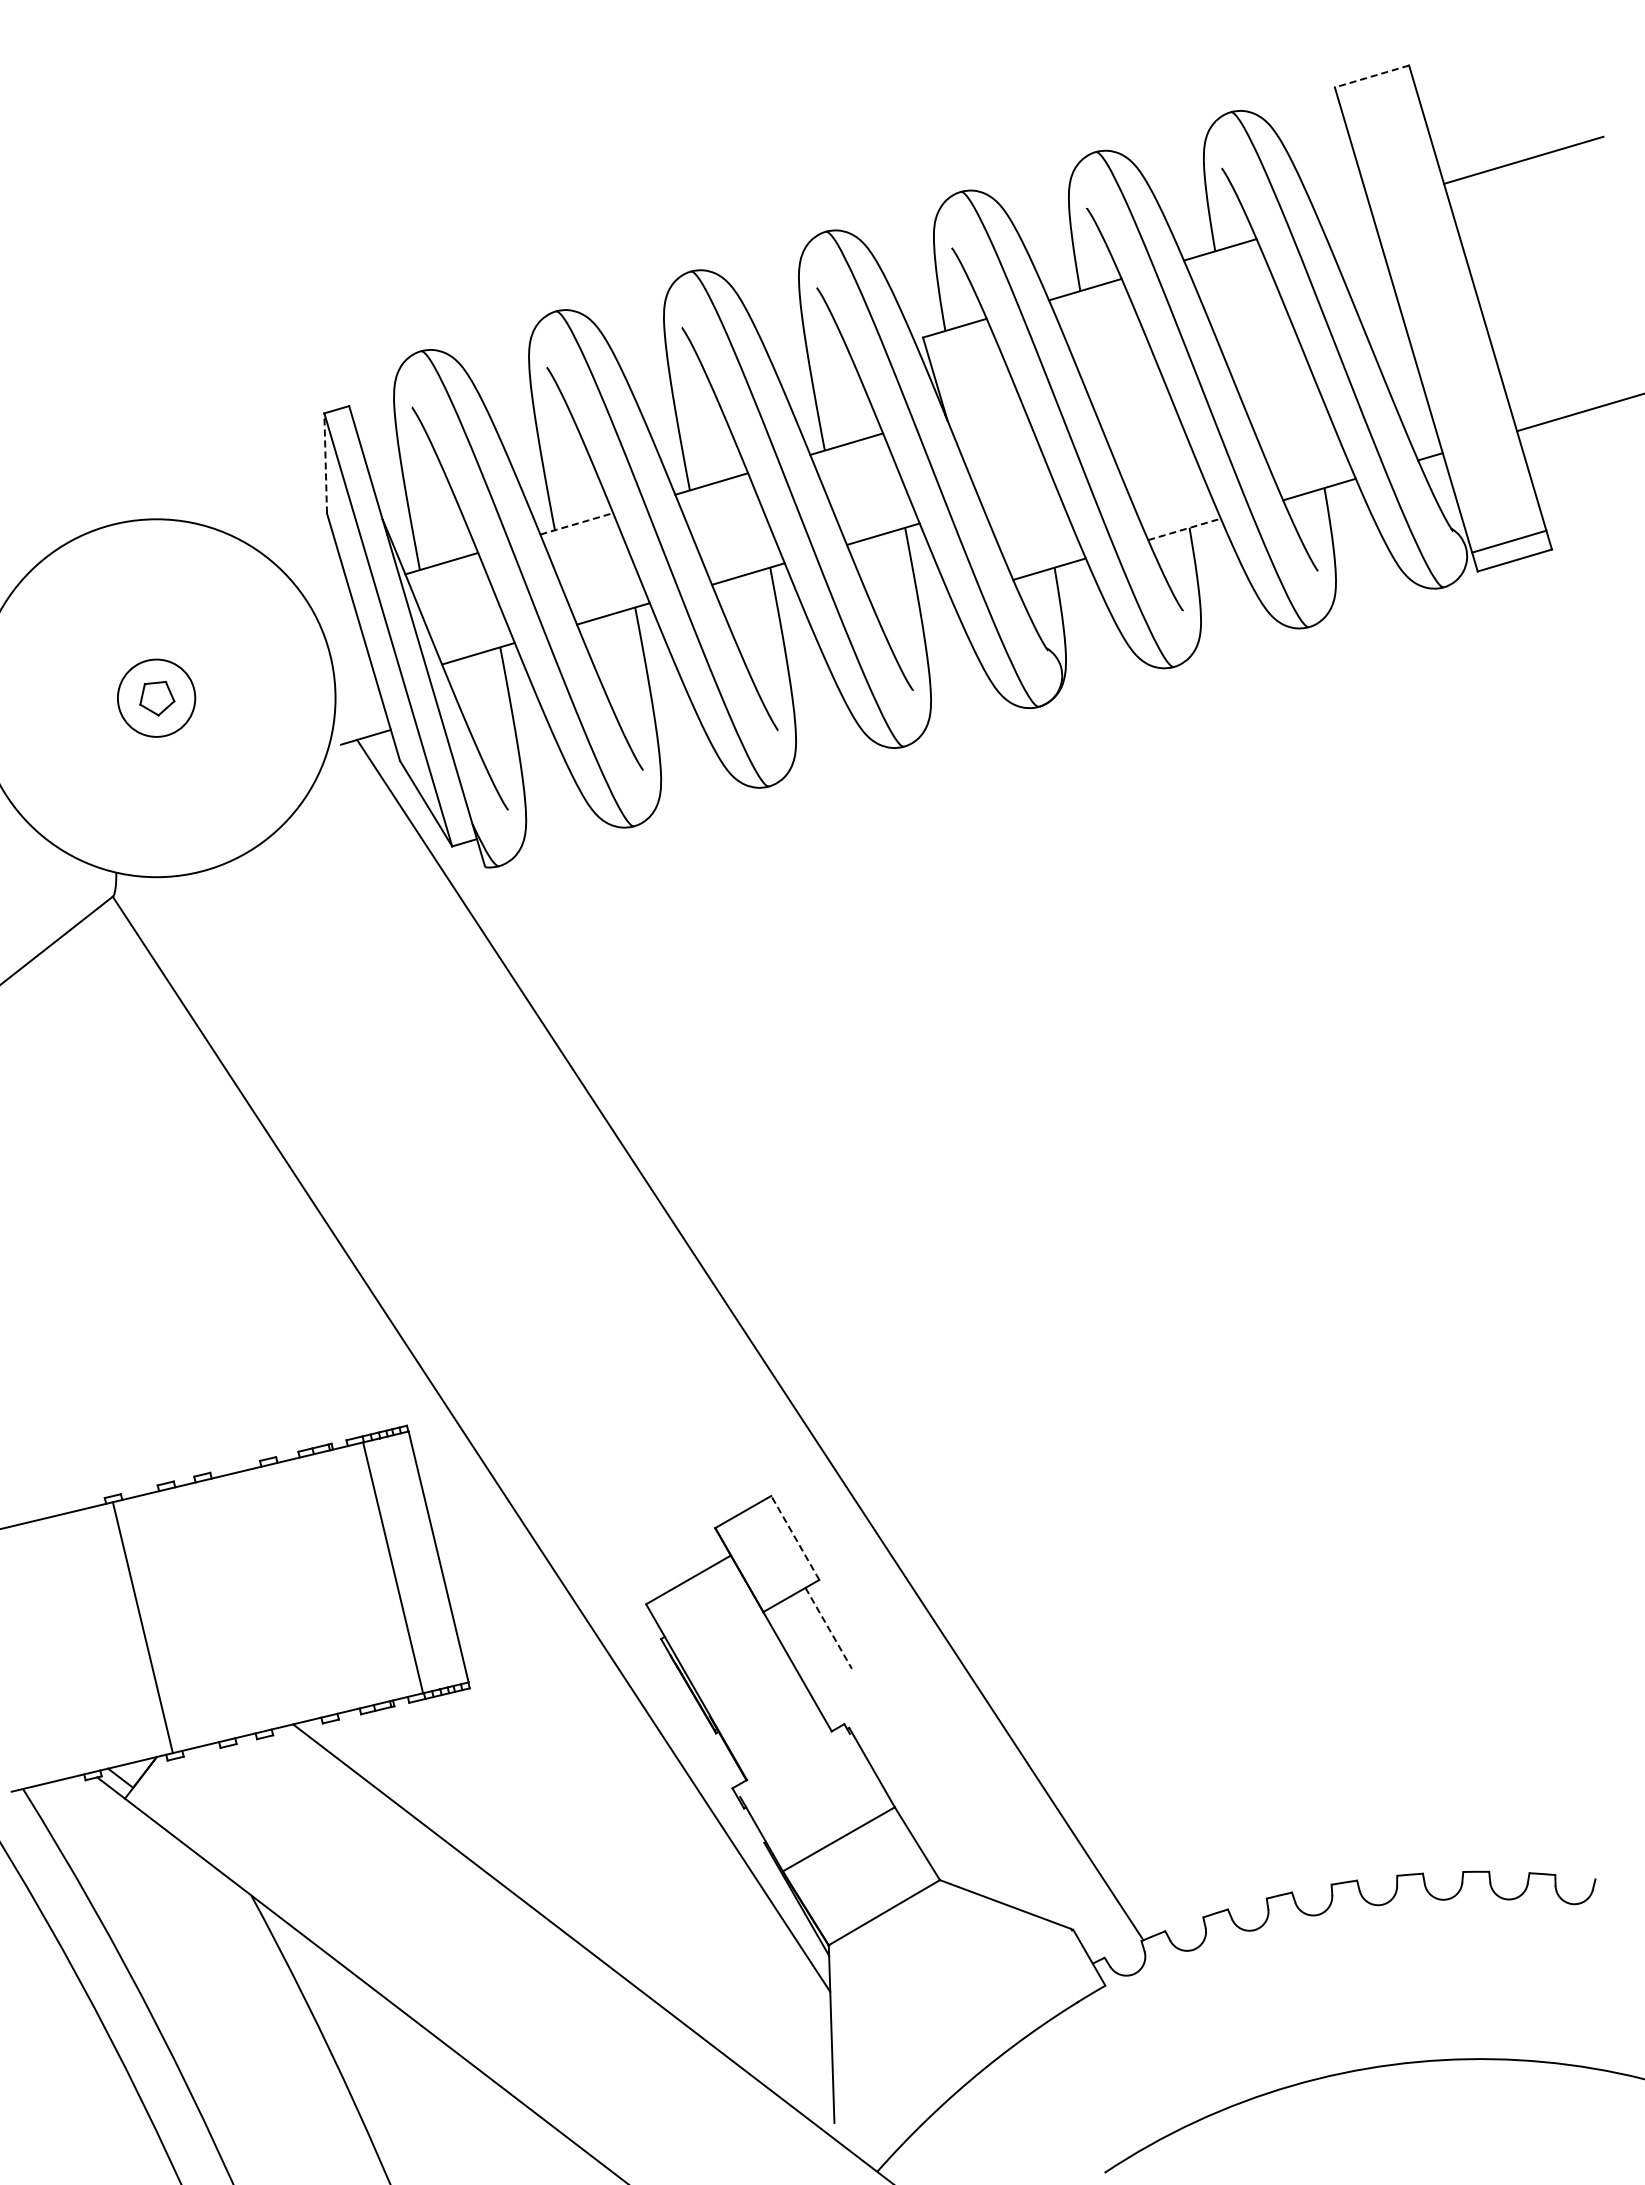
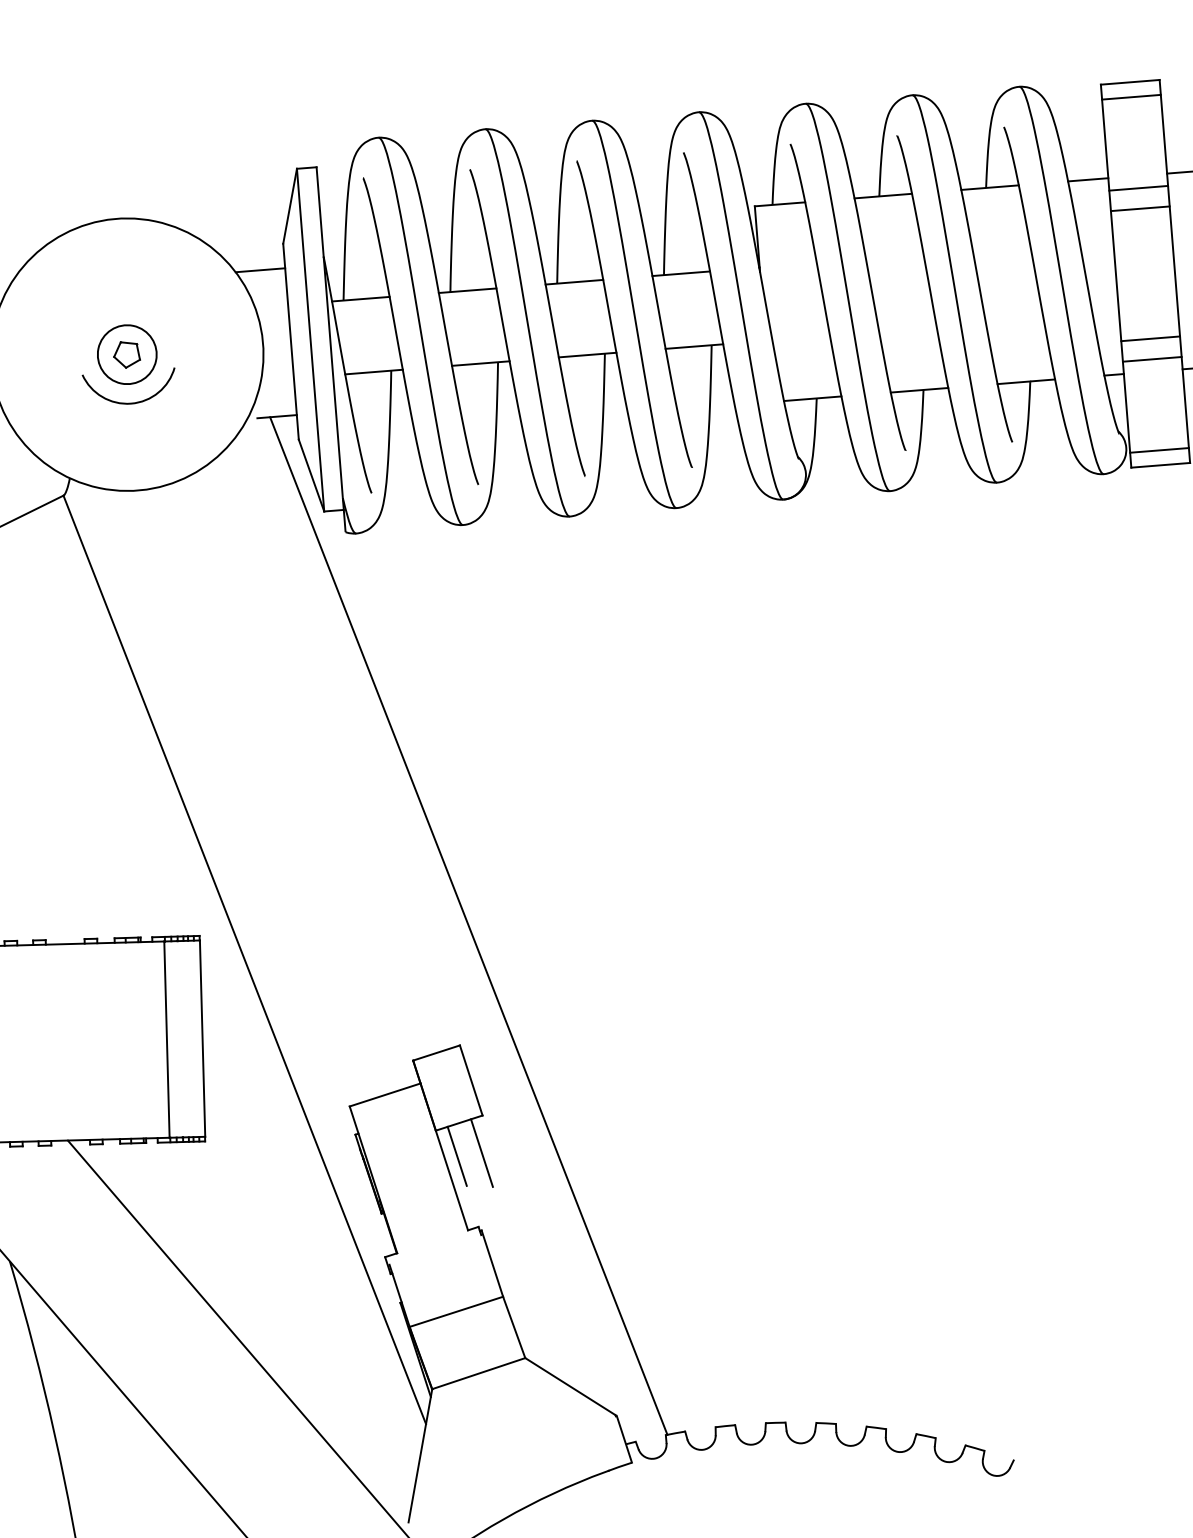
line: (1371, 76) -> (1129, 82), dashed -> solid
line: (1377, 95) -> (1131, 97), added
line: (1411, 210) -> (1138, 188), added
line: (1343, 212) -> (1087, 179), added
line: (1419, 236) -> (1140, 208), added
line: (1467, 400) -> (1150, 338), added
line: (1475, 426) -> (1152, 359), added
line: (325, 462) -> (290, 205), dashed -> solid
line: (576, 523) -> (467, 290), dashed -> solid
line: (1184, 529) -> (919, 390), dashed -> solid
line: (304, 553) -> (260, 270), added
arc: (167, 760) -> (125, 402), added
line: (795, 1537) -> (471, 1080), dashed -> solid
line: (828, 1628) -> (481, 1153), dashed -> solid
line: (797, 1638) -> (457, 1155), added

